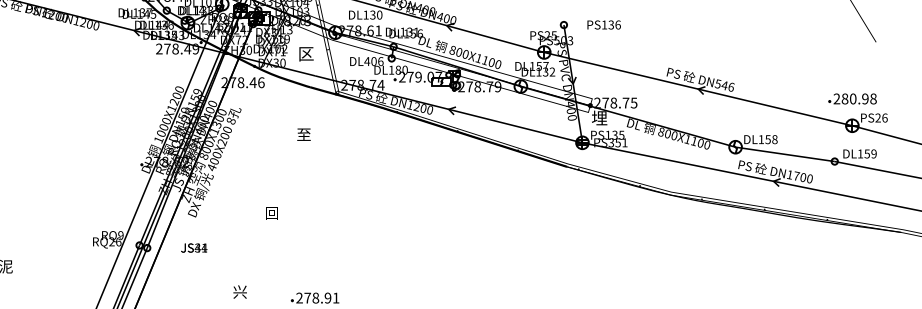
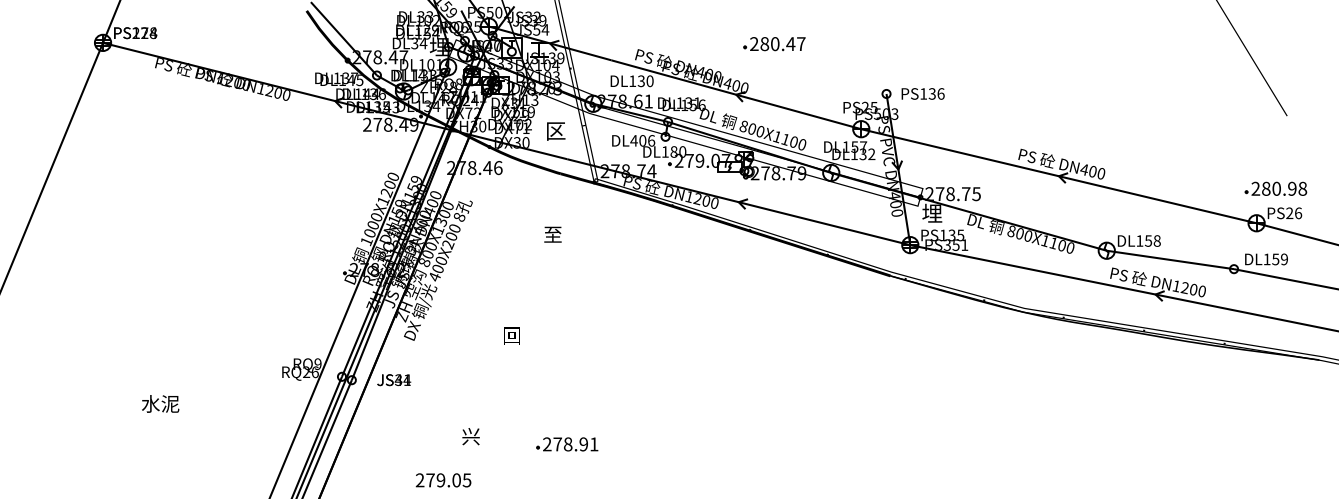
text: (603, 24) -> (922, 93), moved
text: (724, 85) -> (1092, 171), DN546 -> DN400
text: (852, 98) -> (1275, 188), moved
text: (796, 175) -> (1184, 287), DN1700 -> DN1200
text: (194, 248) -> (394, 380), moved

